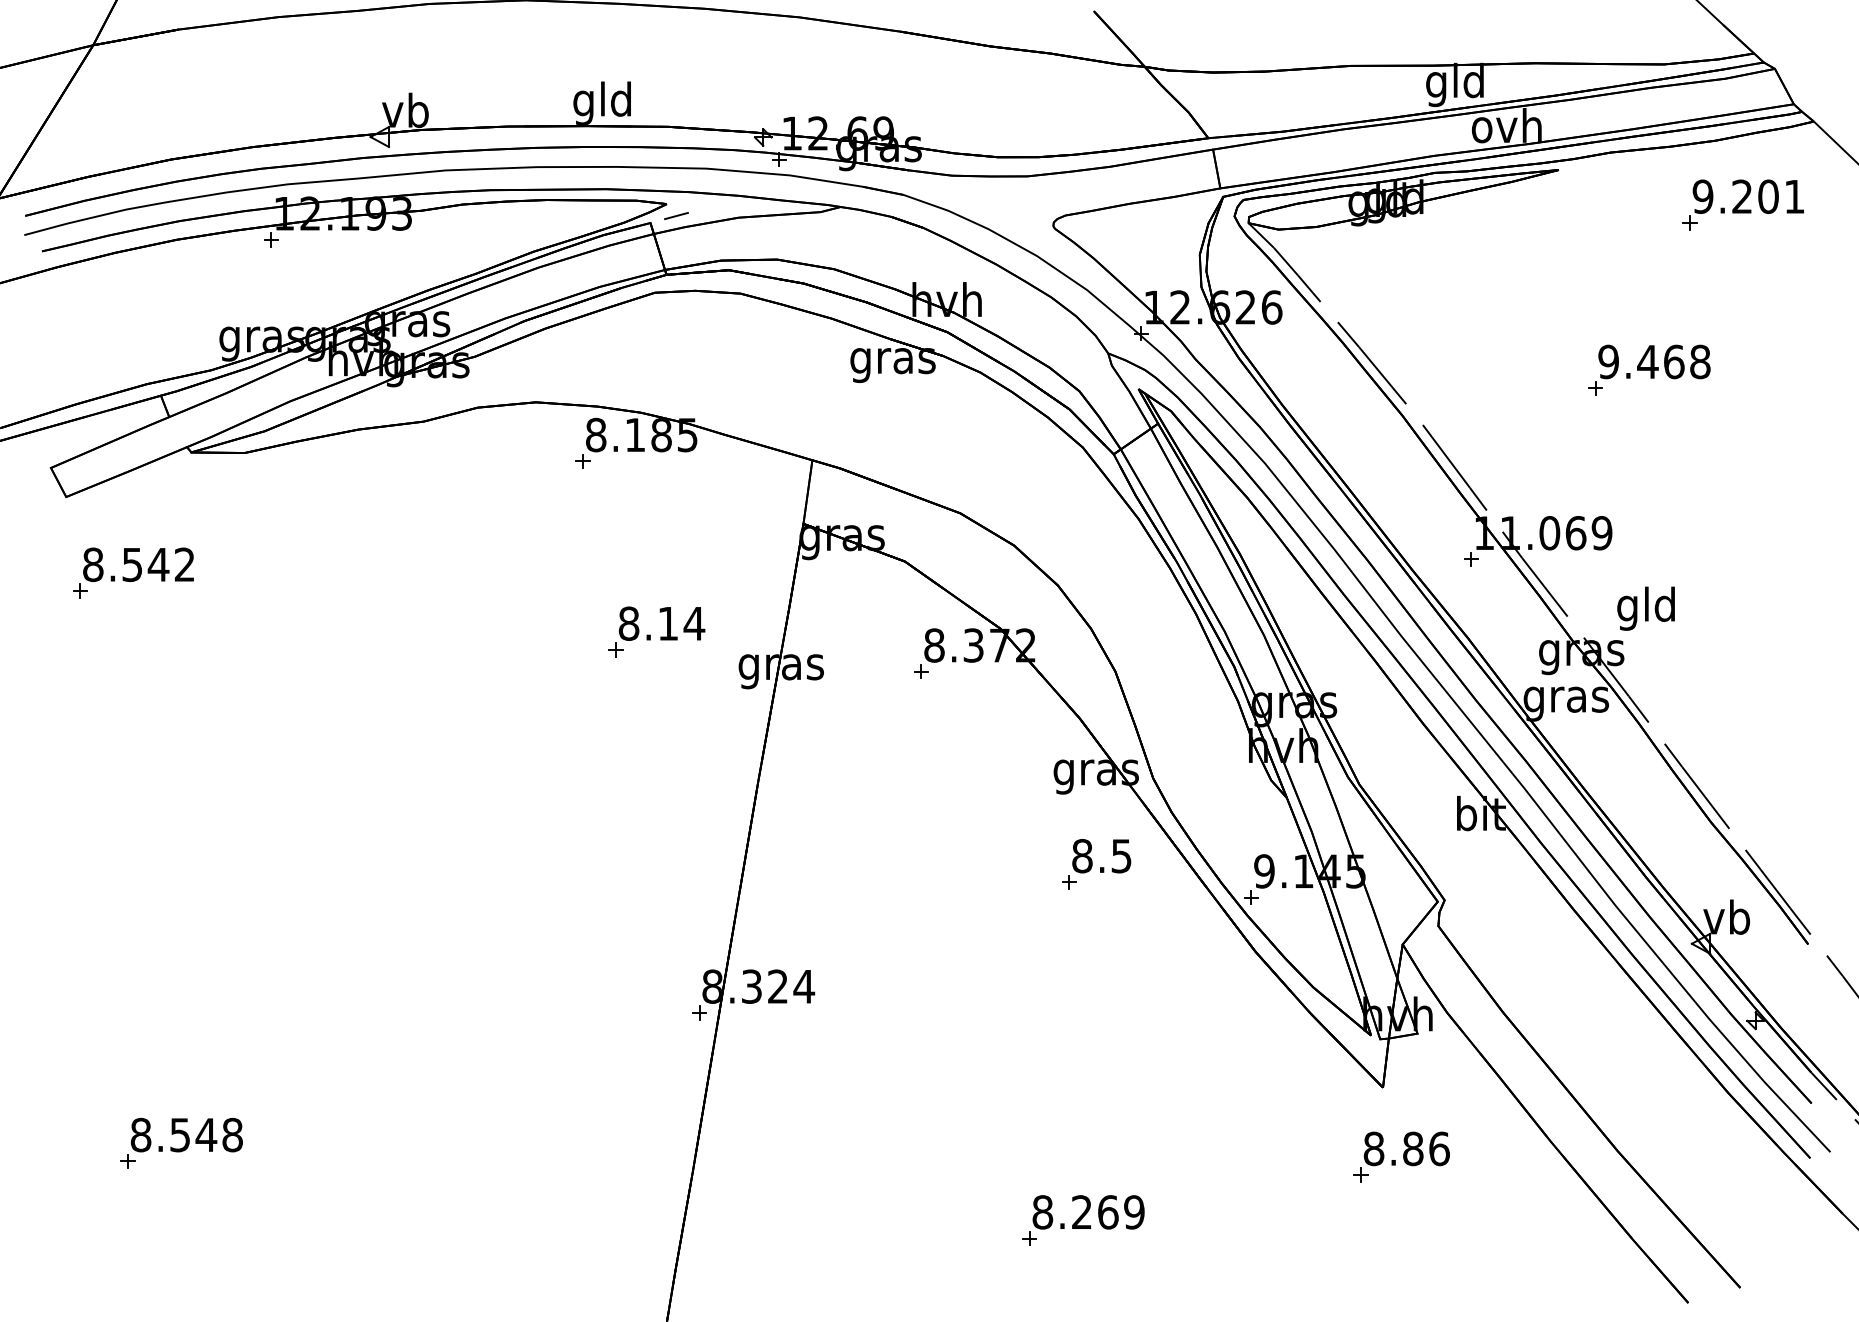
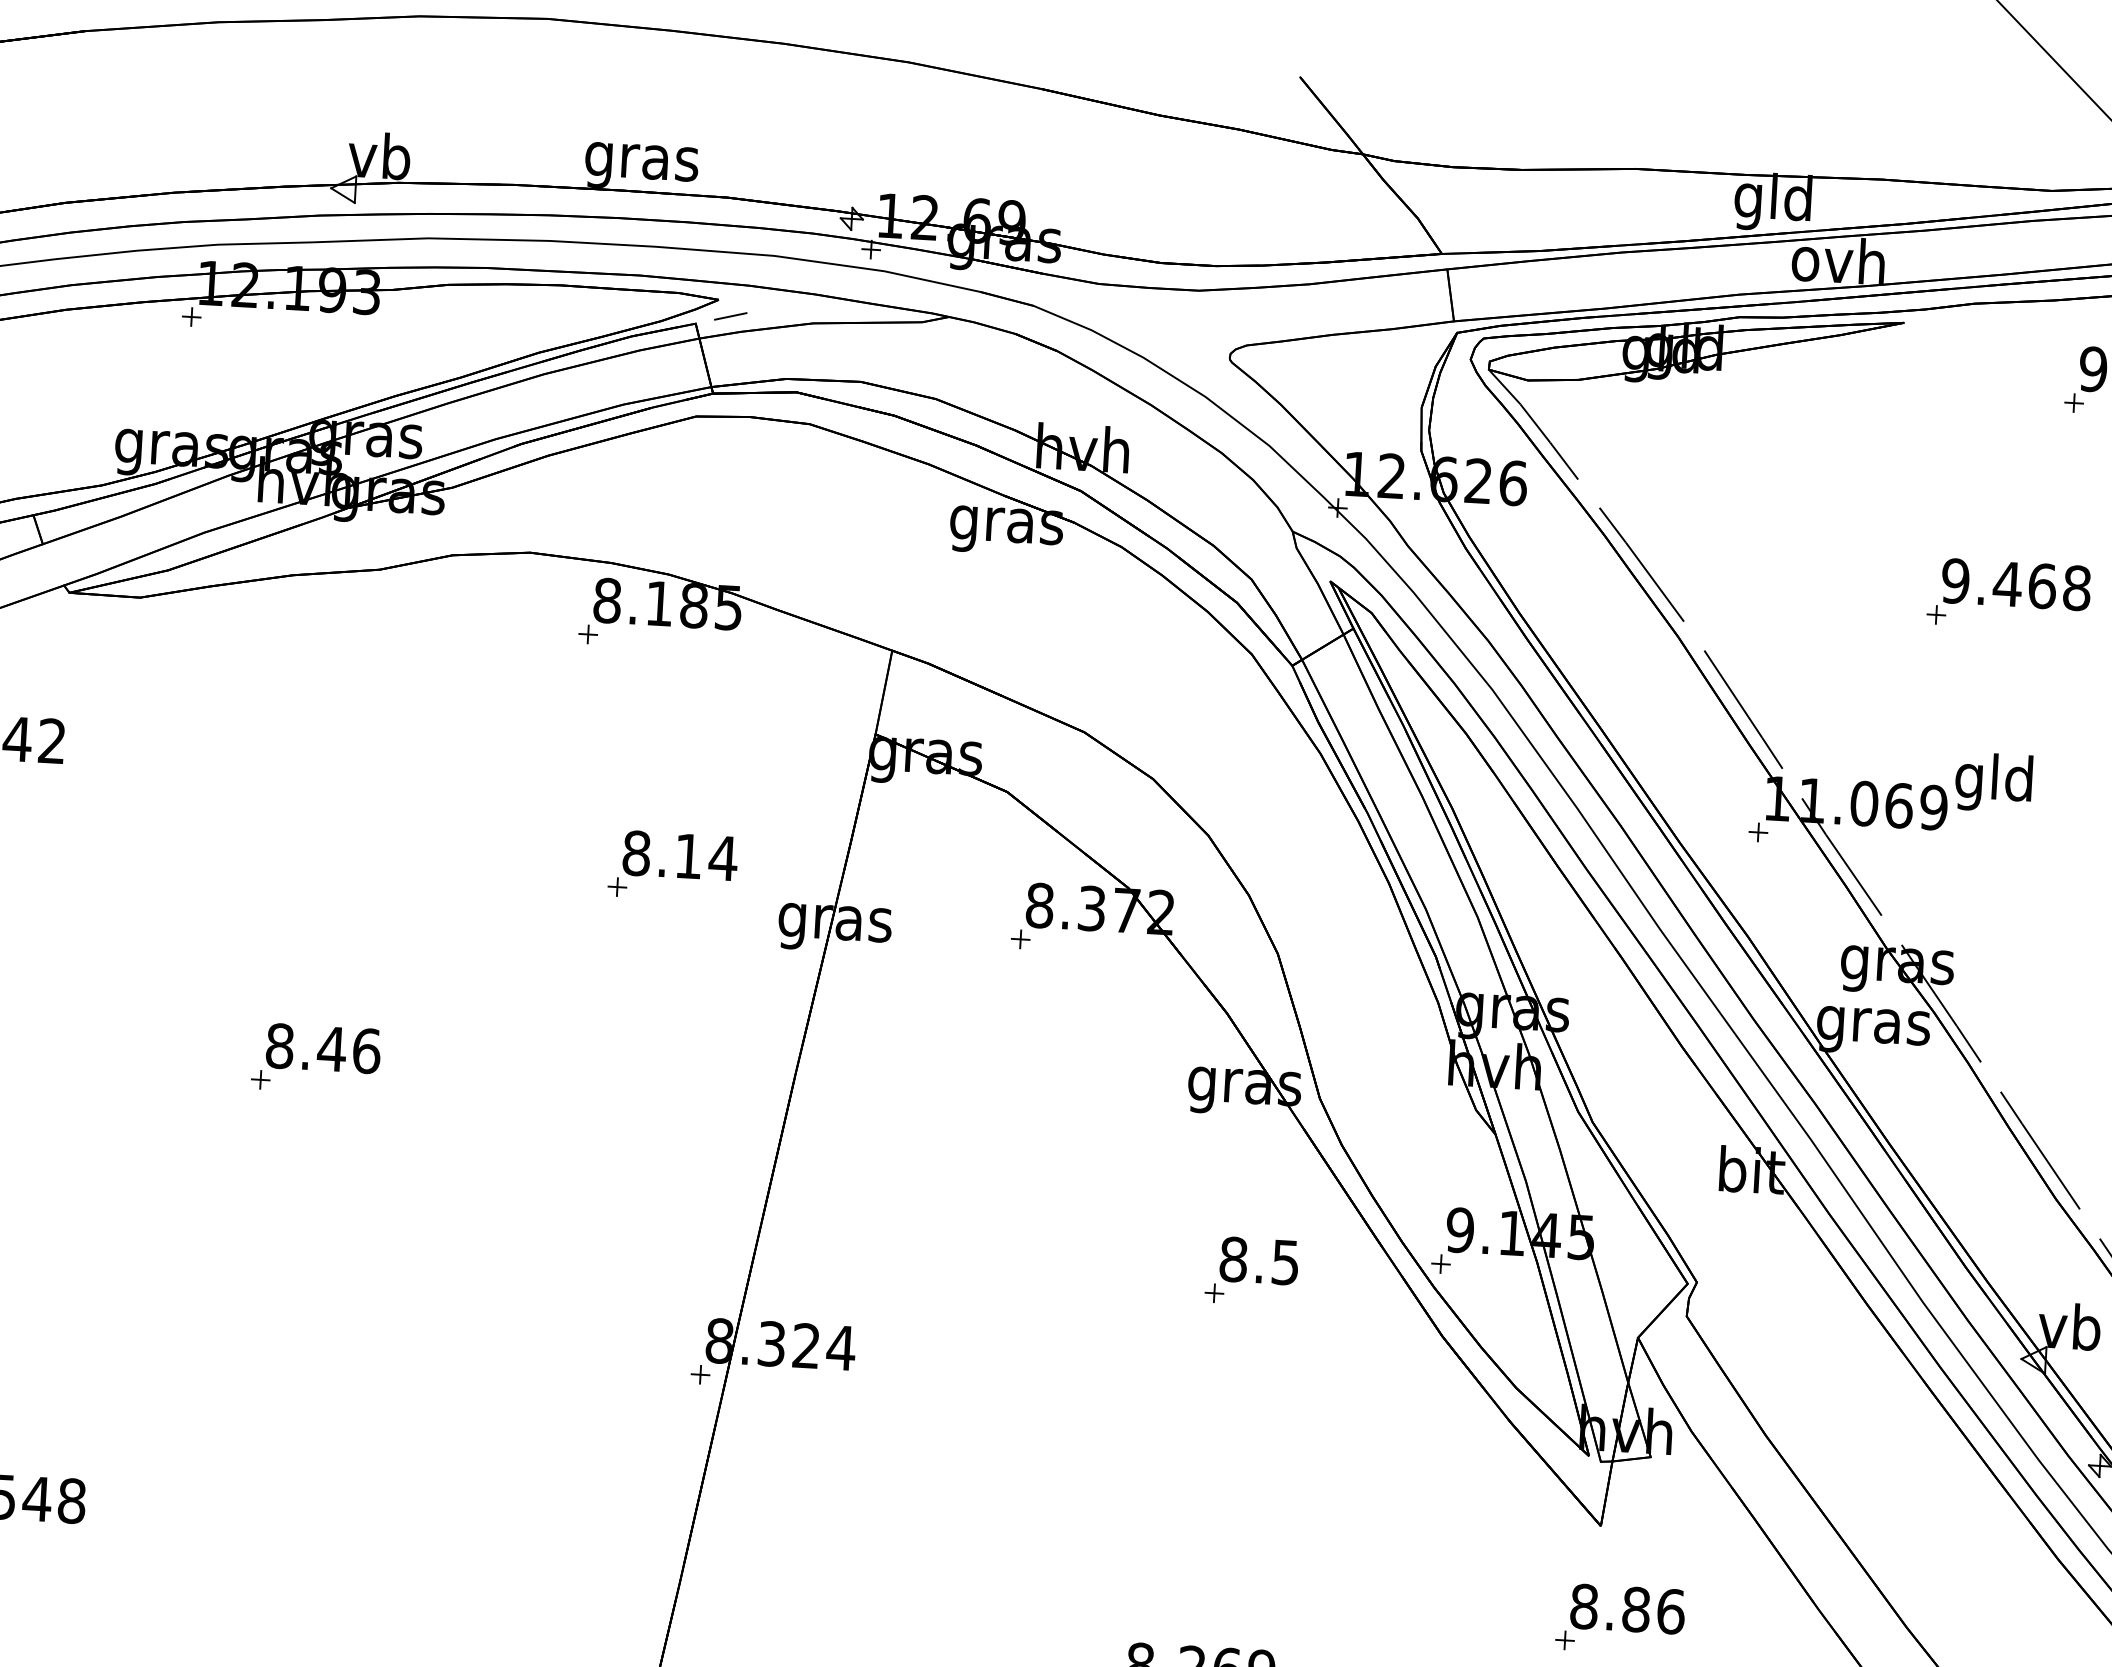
text: (602, 102) -> (641, 160), gld -> gras
text: (1645, 608) -> (1992, 782), moved
part: (397, 791) -> (316, 1058), added
part: (1096, 864) -> (1251, 1271), moved

